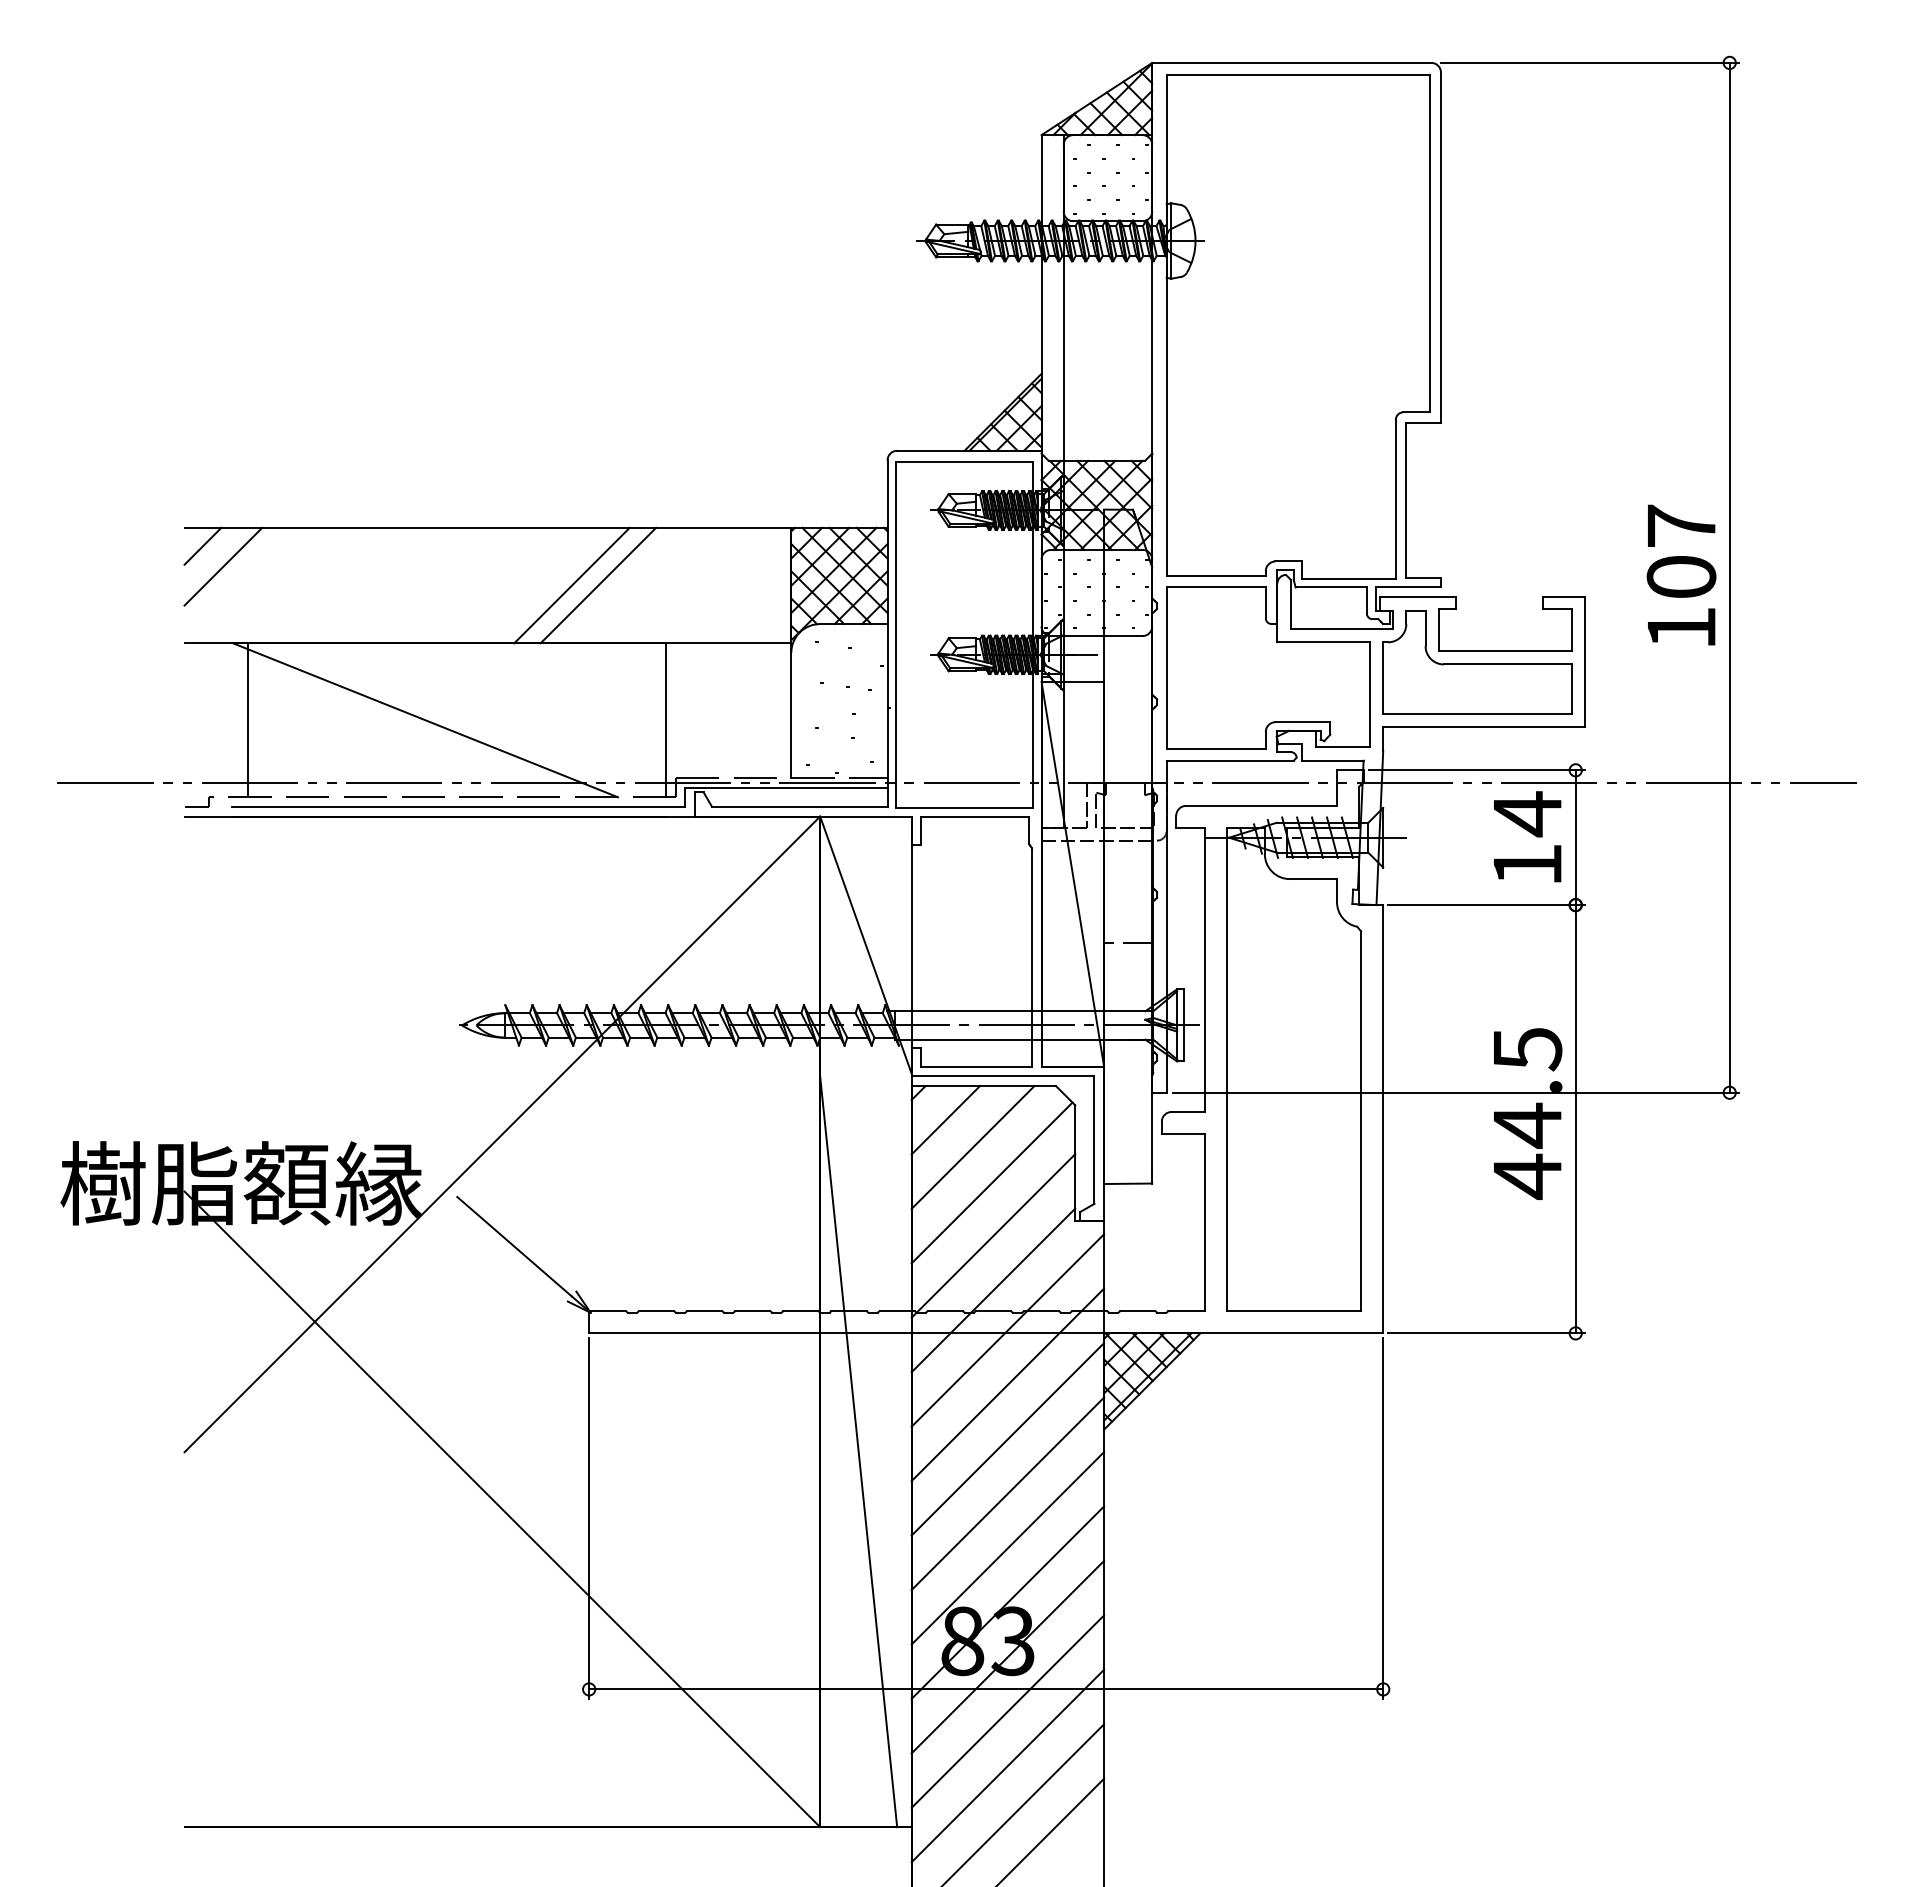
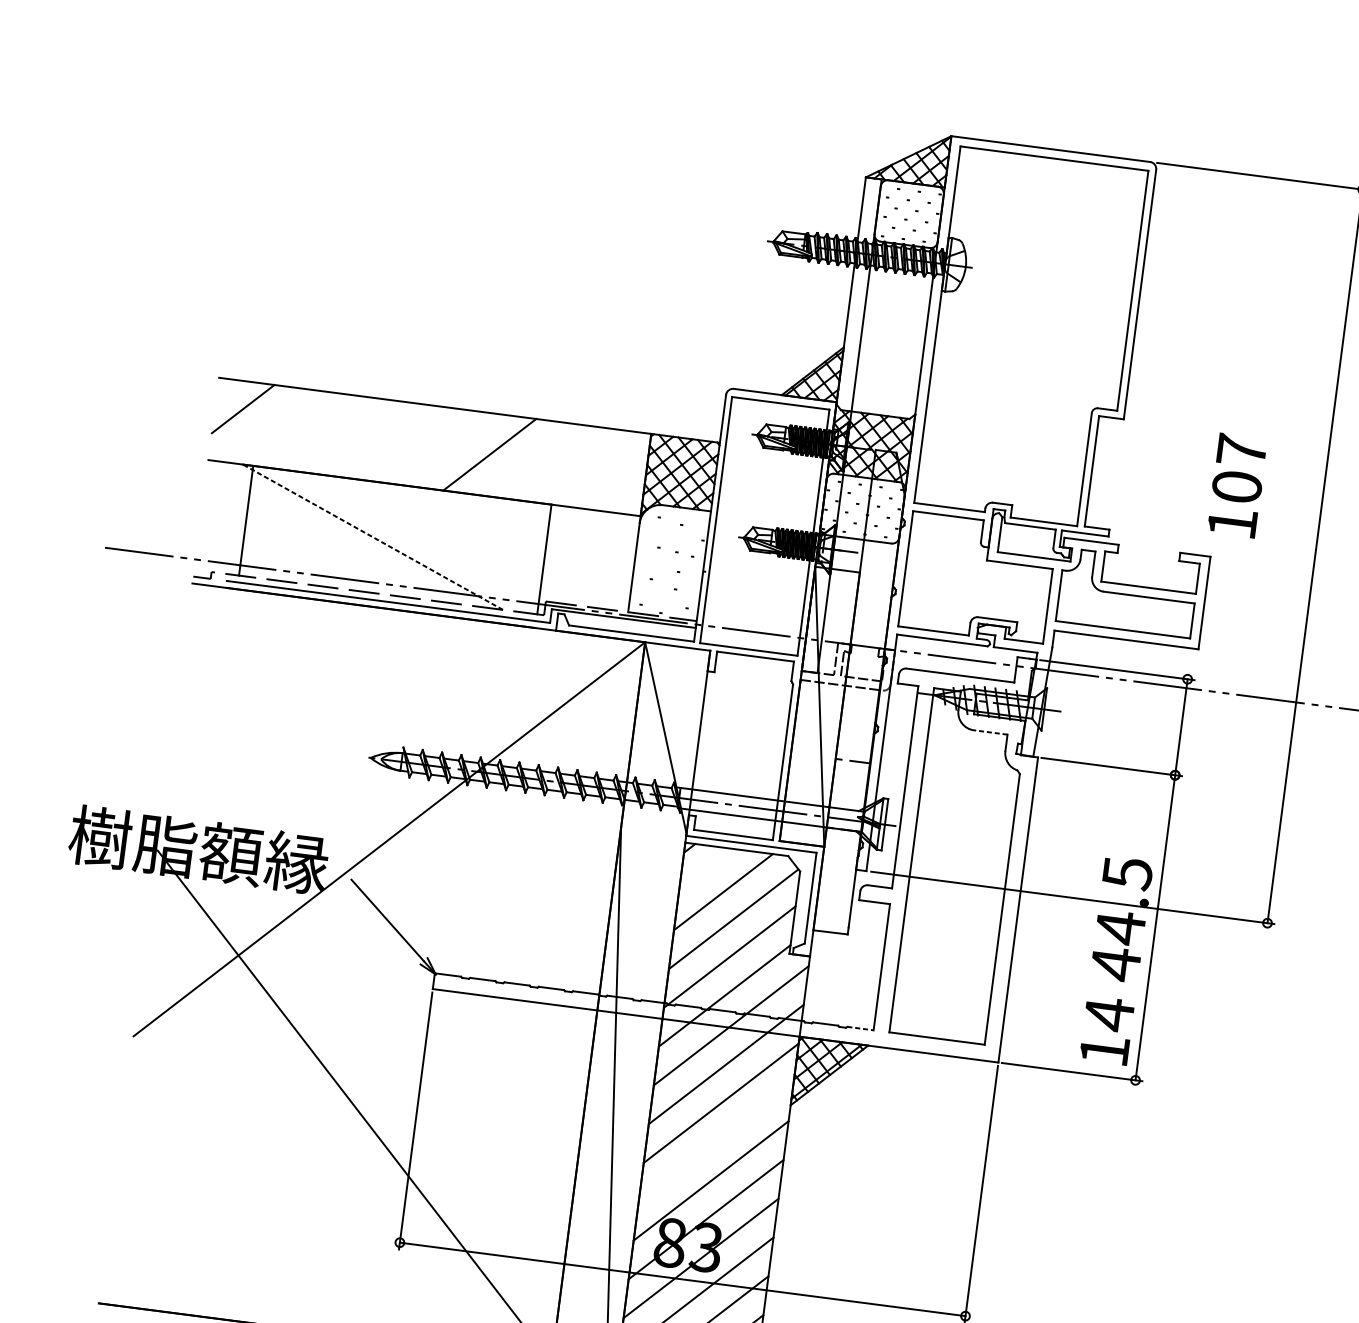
line: (202, 545) -> (230, 392), removed
text: (1681, 574) -> (1237, 485), moved
line: (598, 585) -> (508, 457), removed
line: (425, 720) -> (372, 537), solid -> dashed
text: (1527, 836) -> (1107, 1030), moved
line: (1313, 879) -> (990, 732), solid -> dashed
line: (945, 1120) -> (706, 870), removed
line: (1187, 1311) -> (861, 1028), solid -> dashed
line: (1007, 1493) -> (715, 1141), removed

